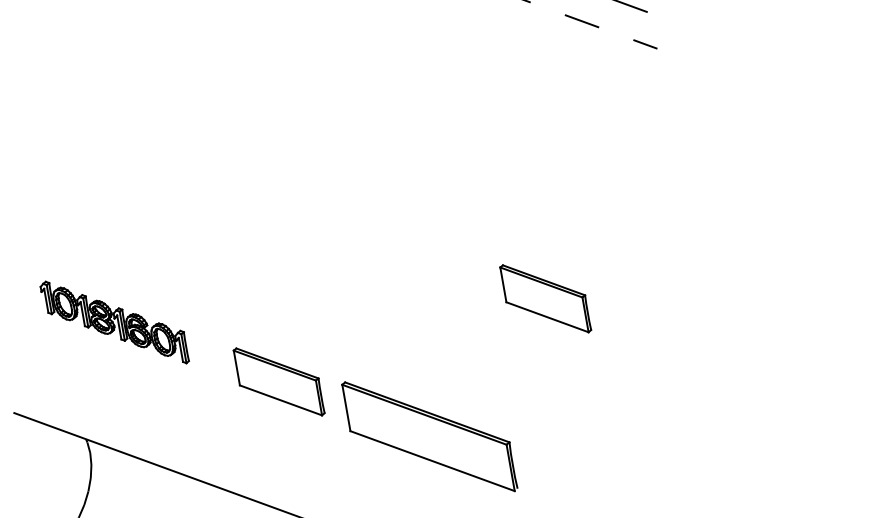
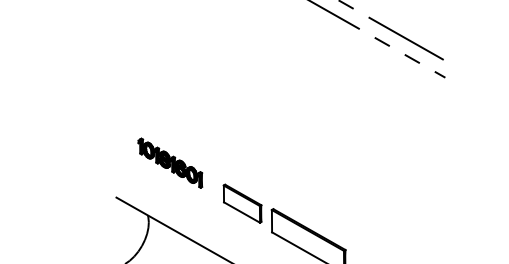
part: (545, 298) -> (373, 185), removed

